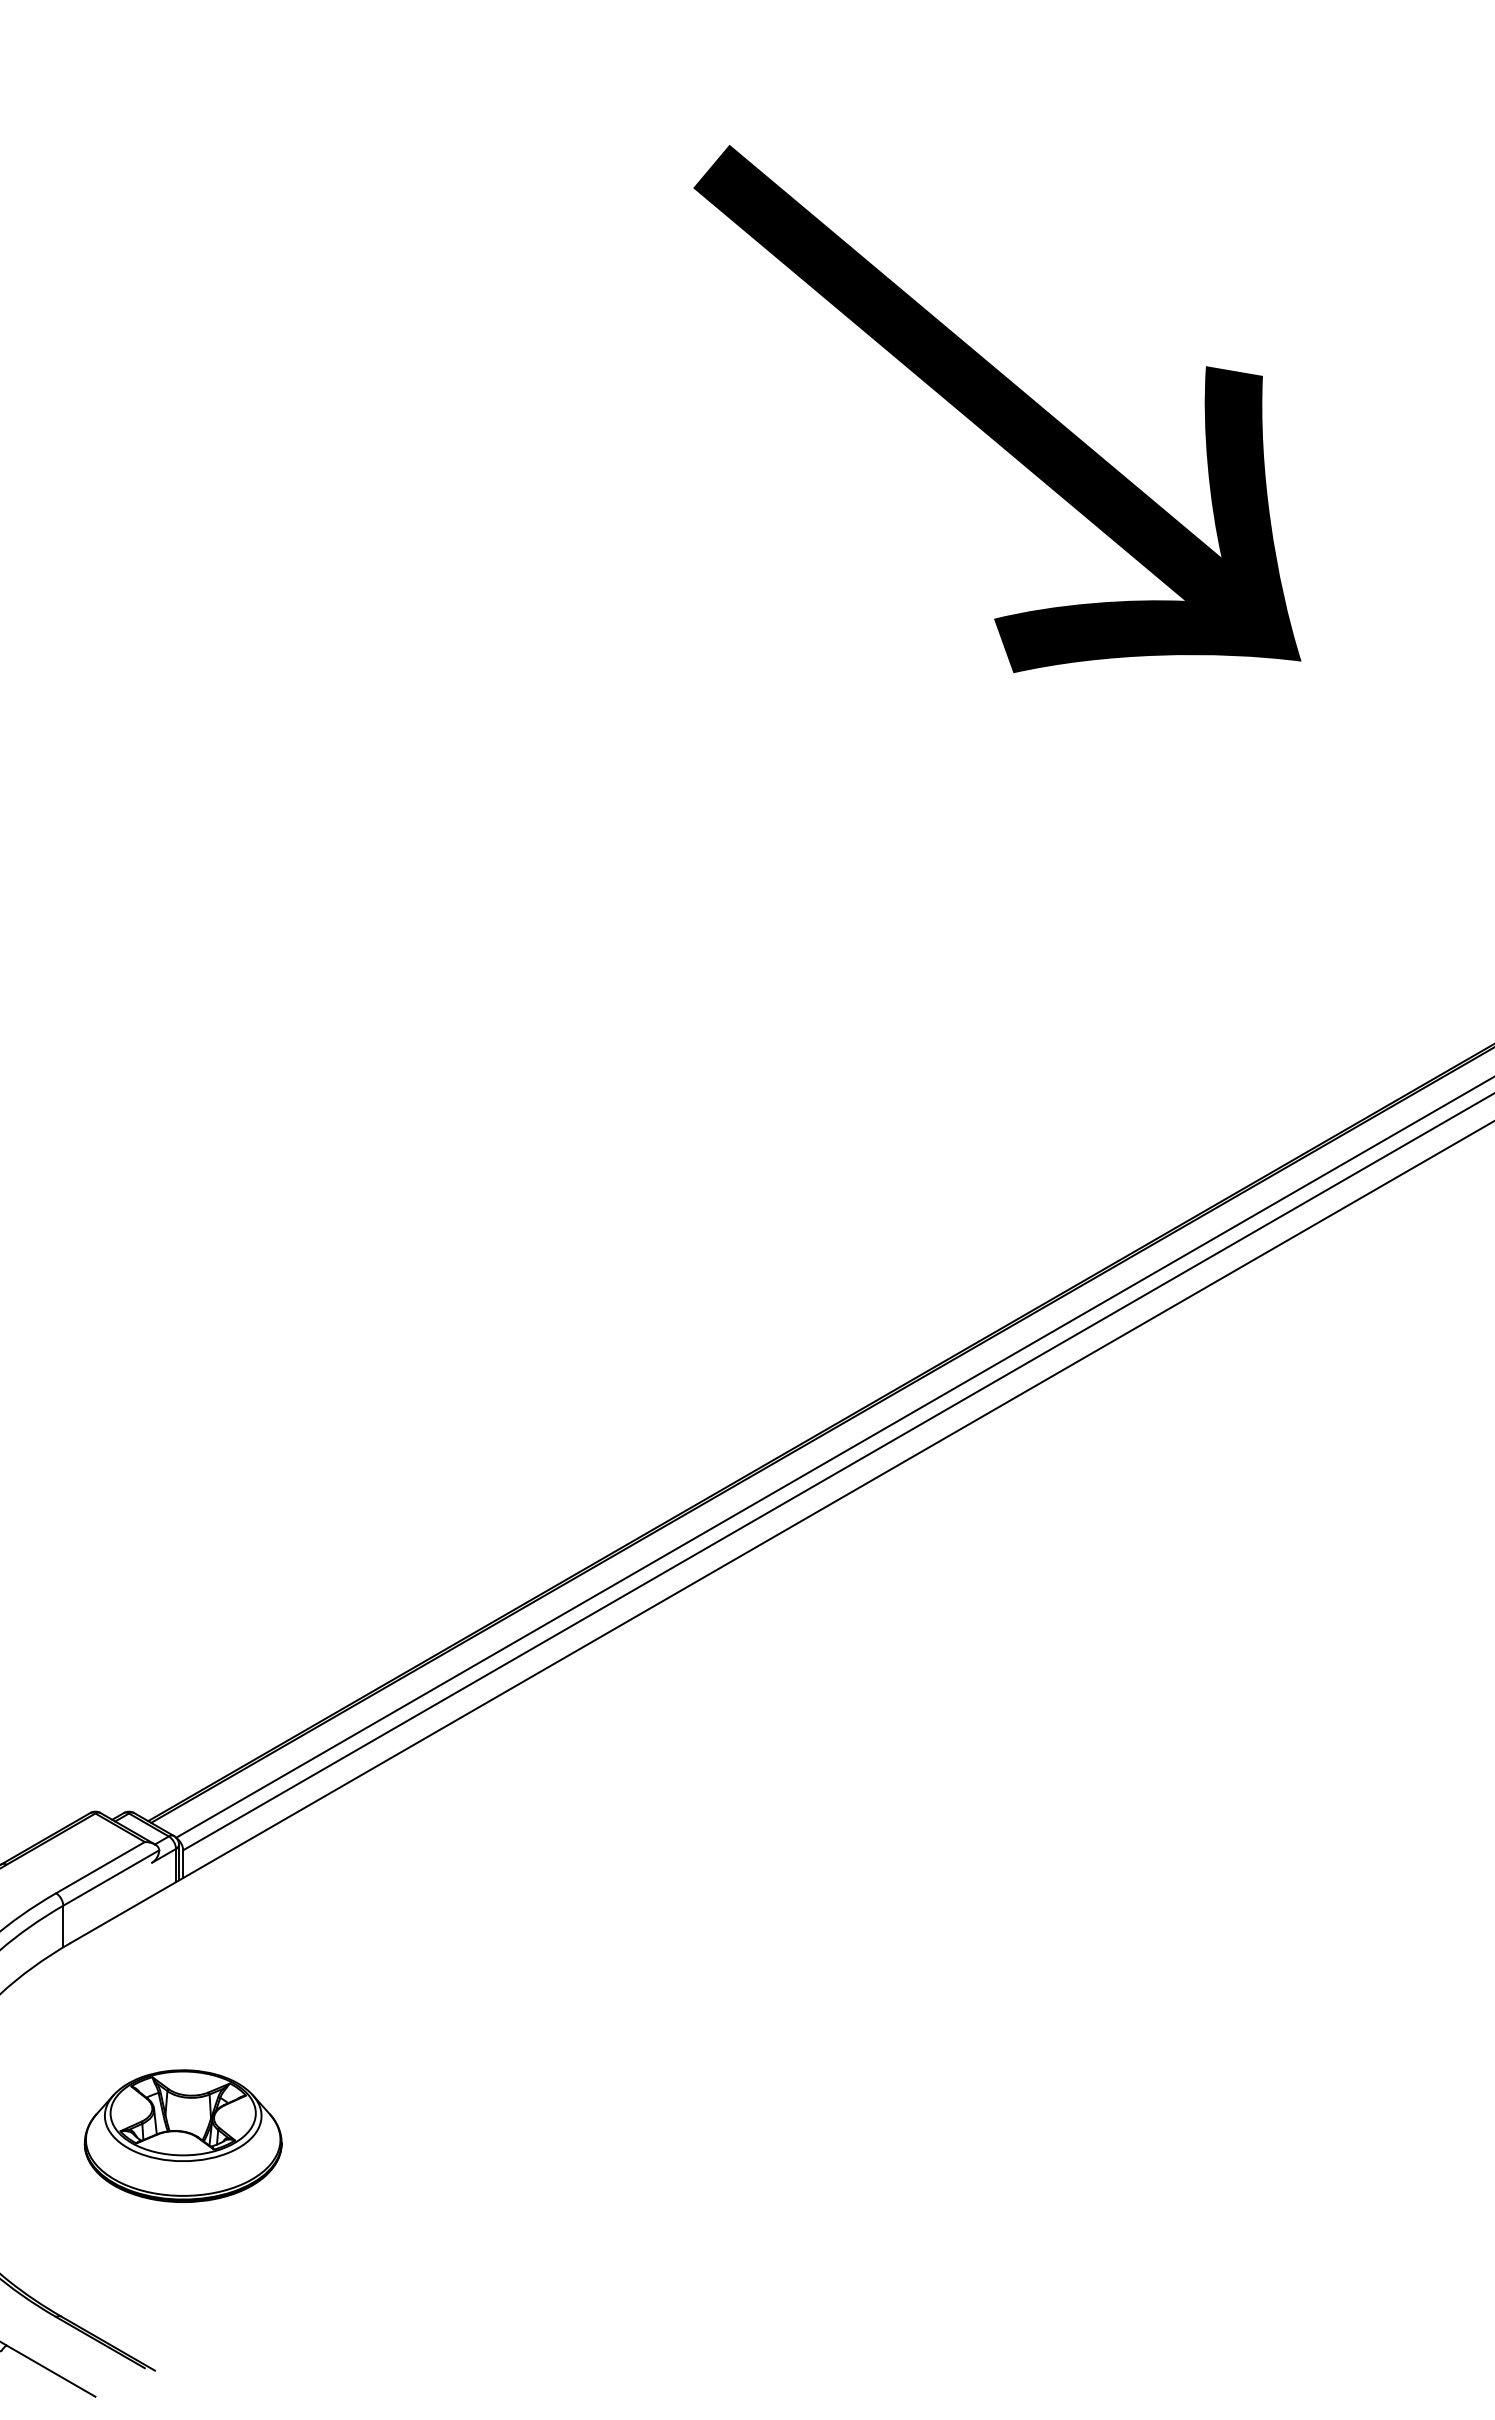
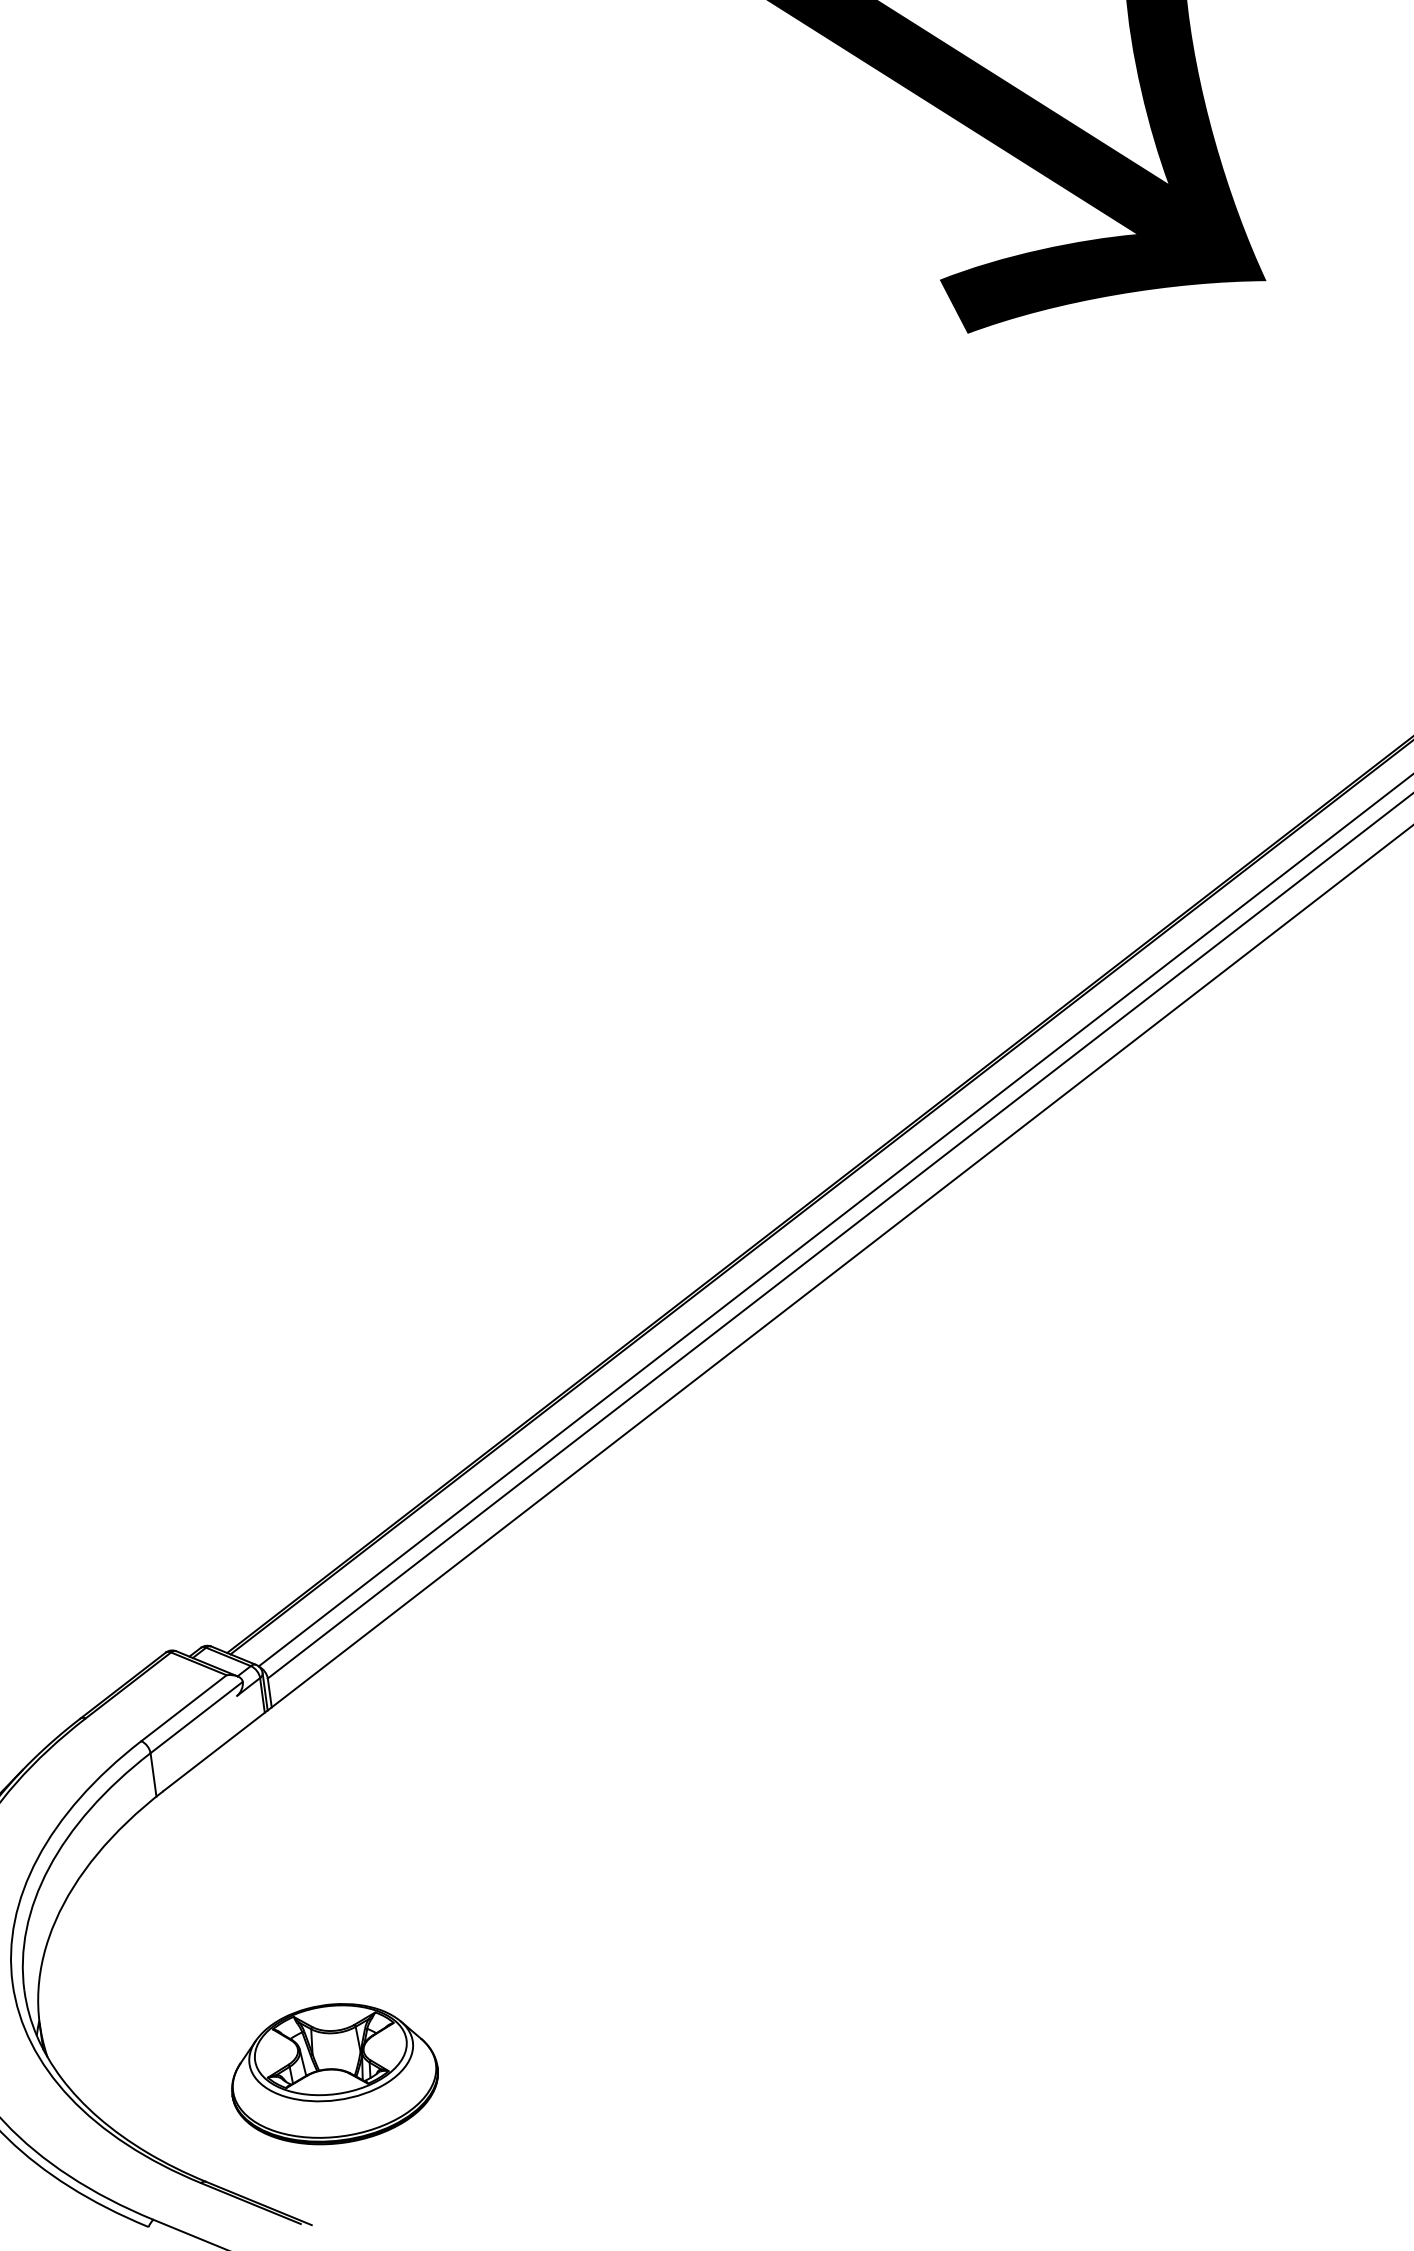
part: (182, 2135) -> (333, 2073), moved

